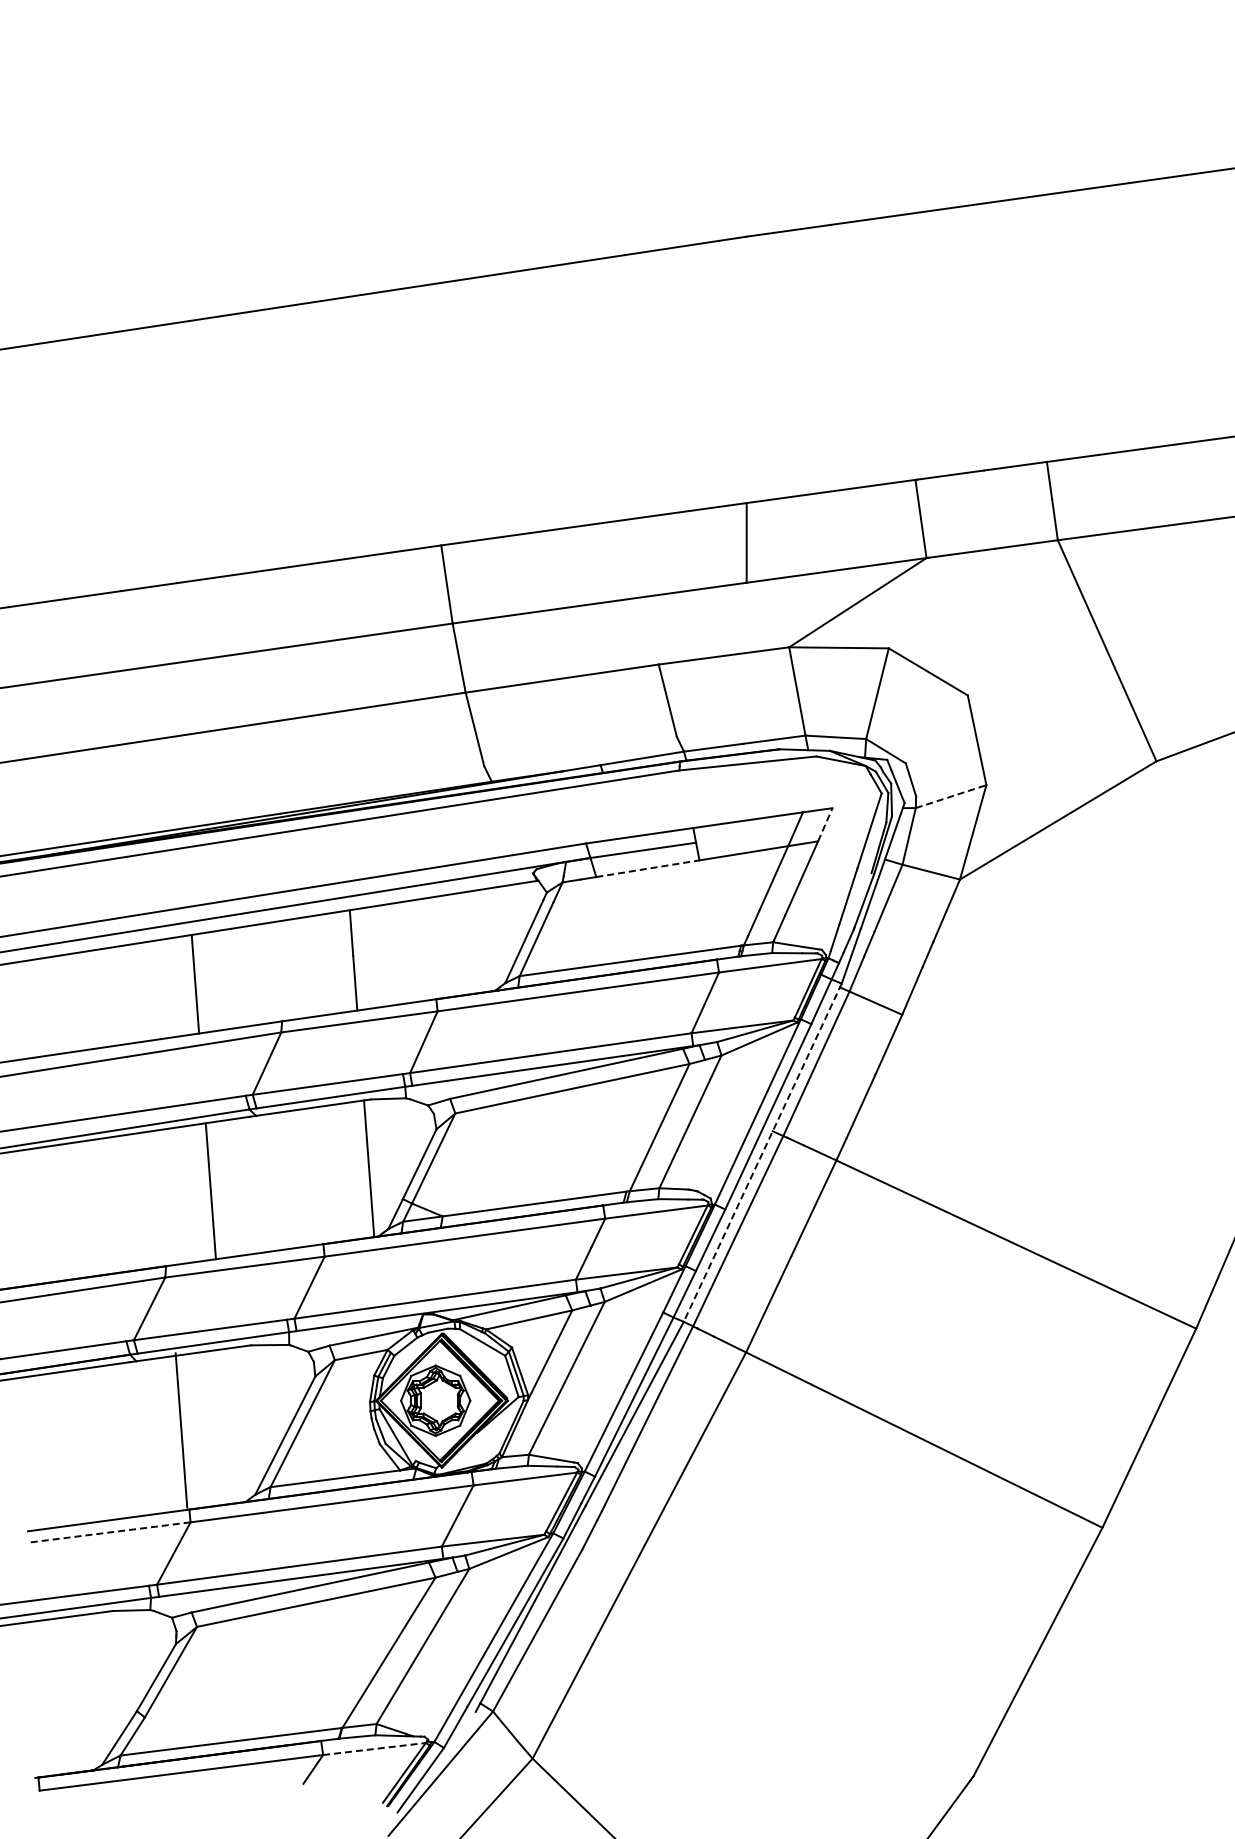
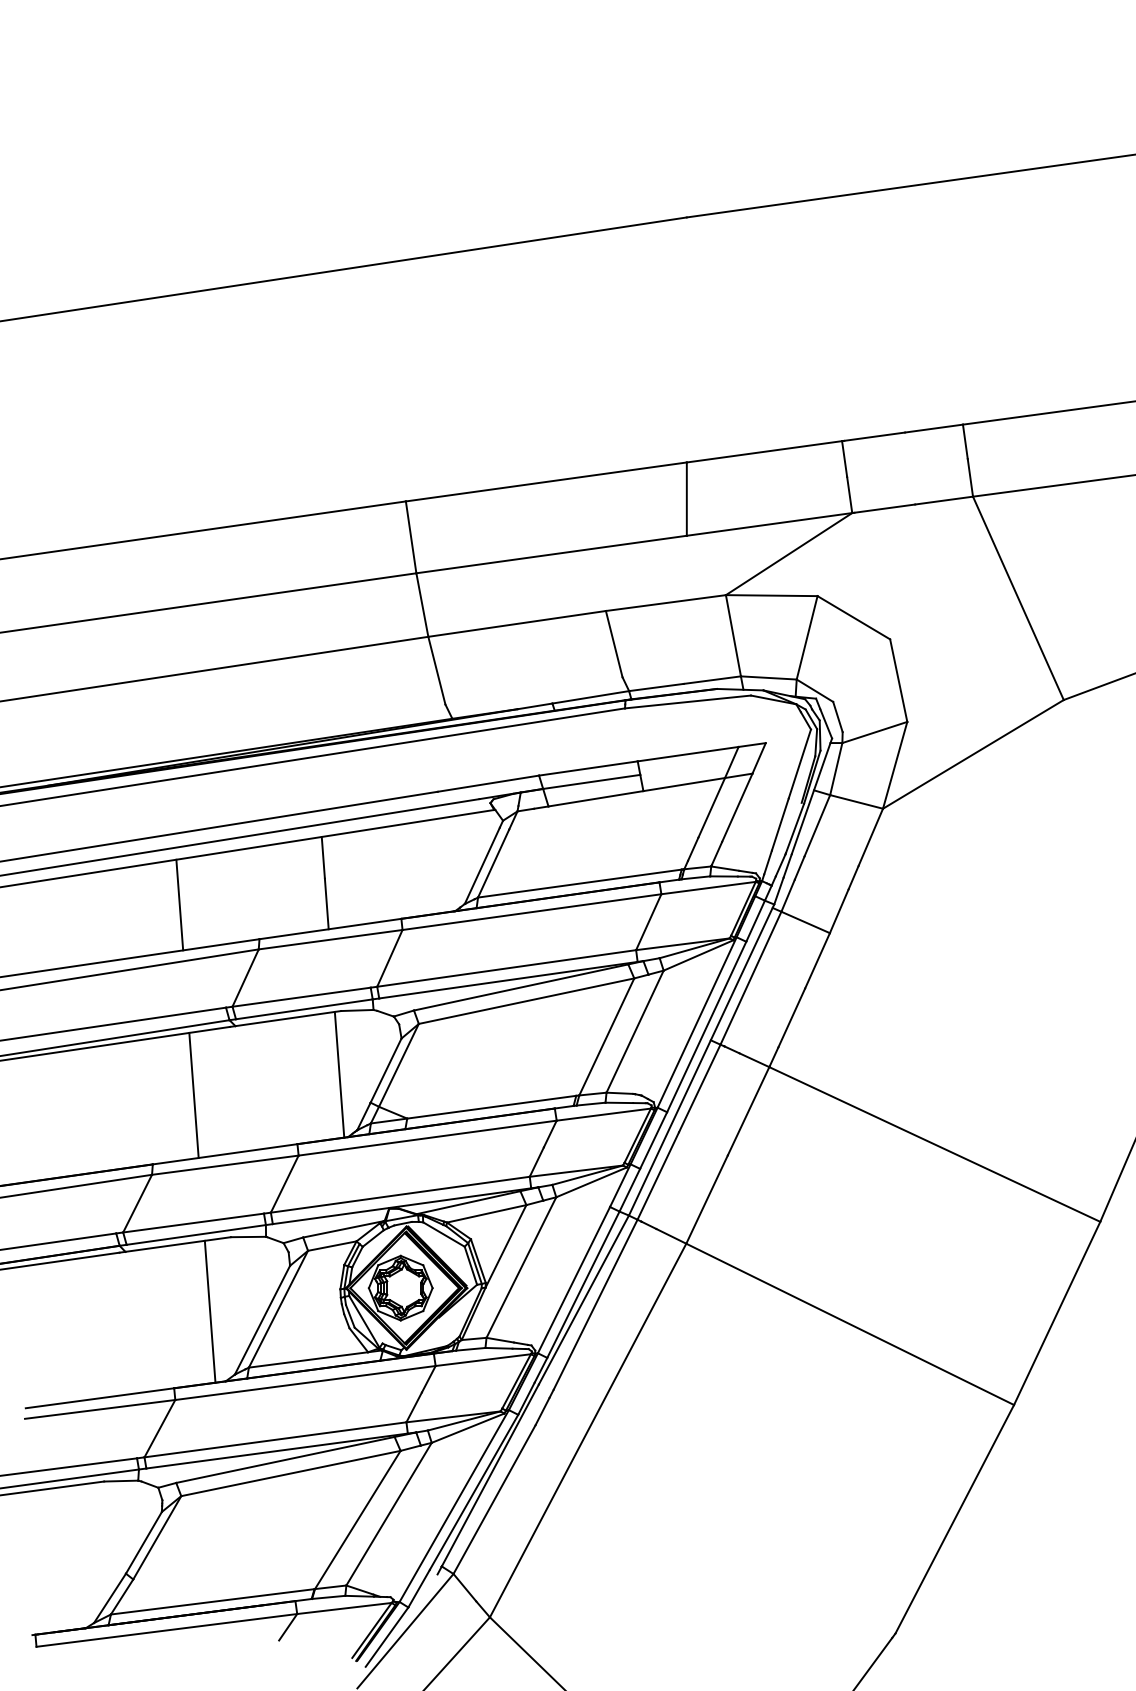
line: (951, 796) -> (875, 732), dashed -> solid
line: (825, 824) -> (759, 758), dashed -> solid
line: (648, 868) -> (596, 798), dashed -> solid
line: (762, 1152) -> (701, 1059), dashed -> solid
line: (181, 1430) -> (210, 1311), moved
line: (108, 1532) -> (99, 1409), dashed -> solid
line: (374, 1749) -> (344, 1608), dashed -> solid

